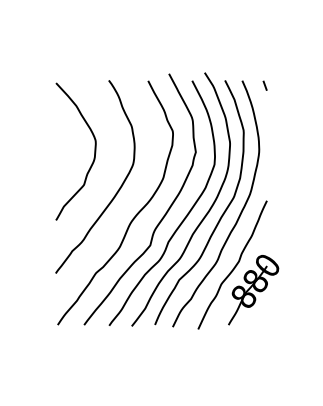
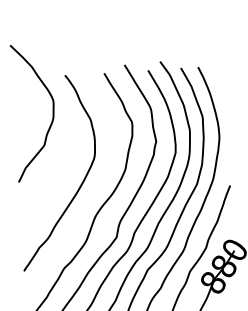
line: (264, 85) -> (220, 70), removed
curve: (93, 157) -> (52, 117), moved

